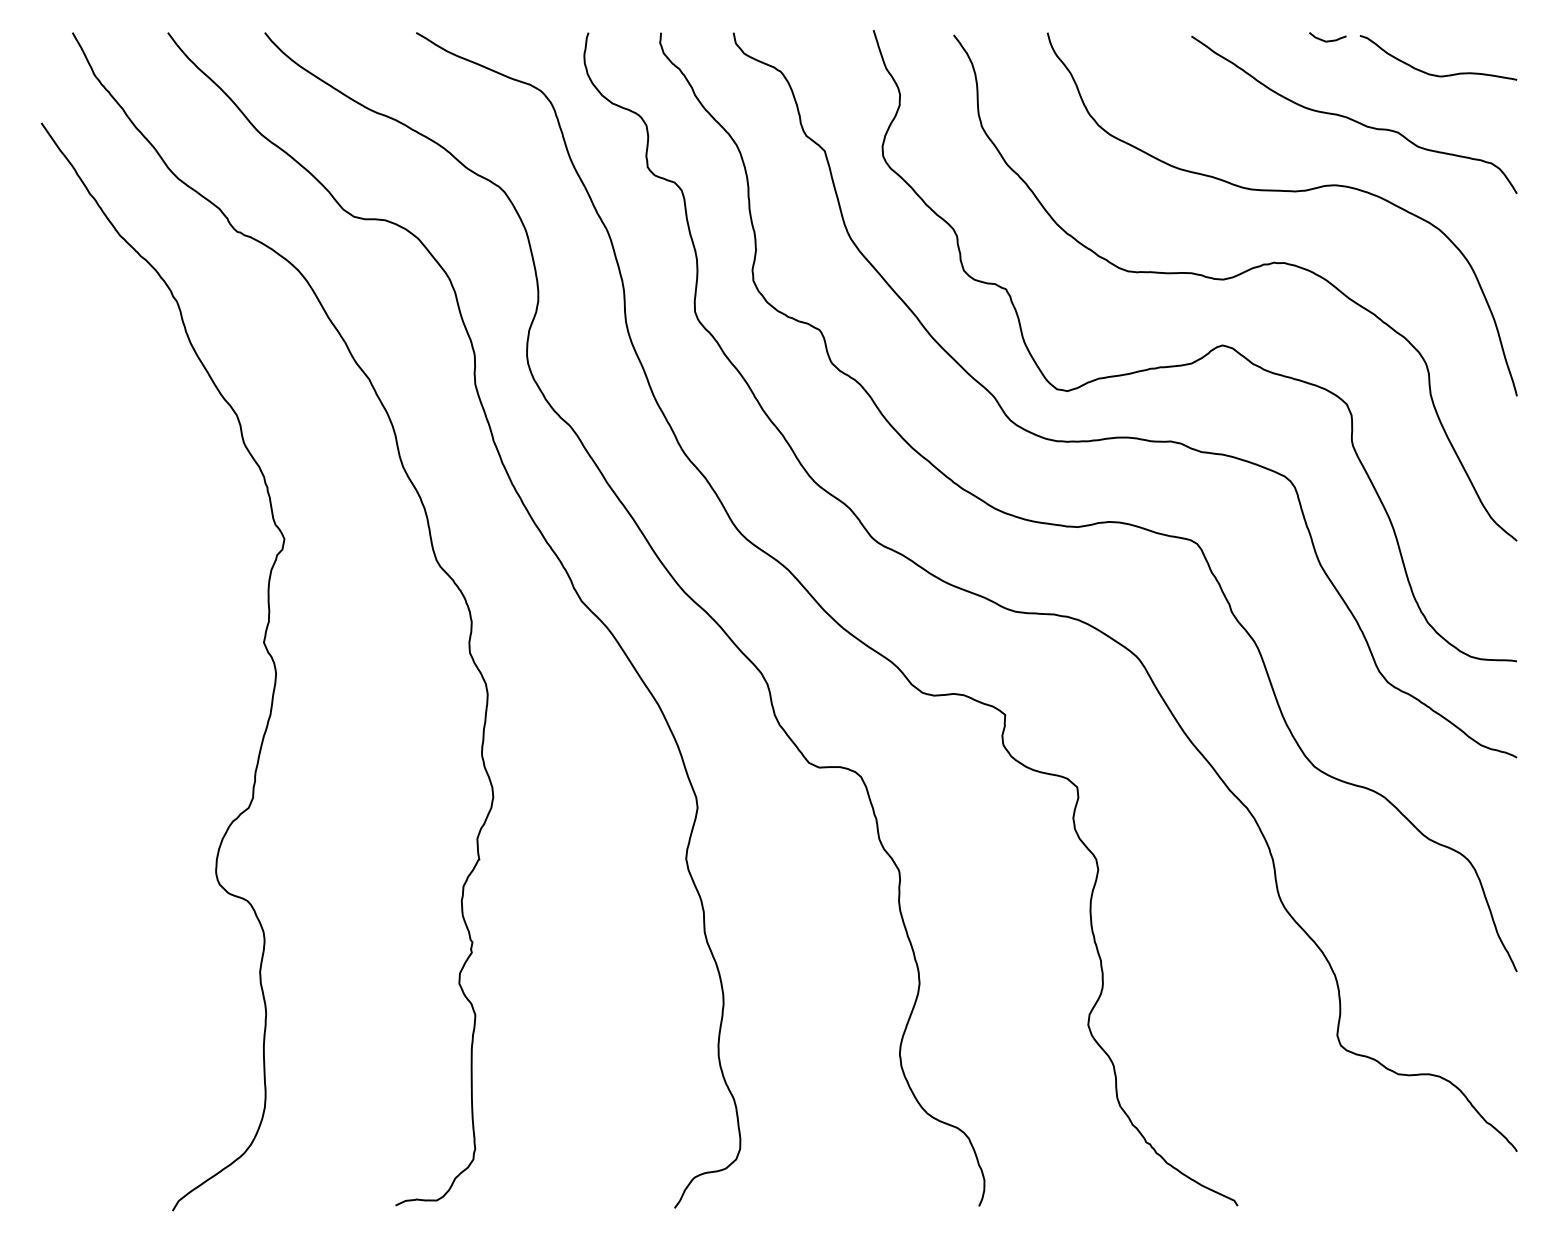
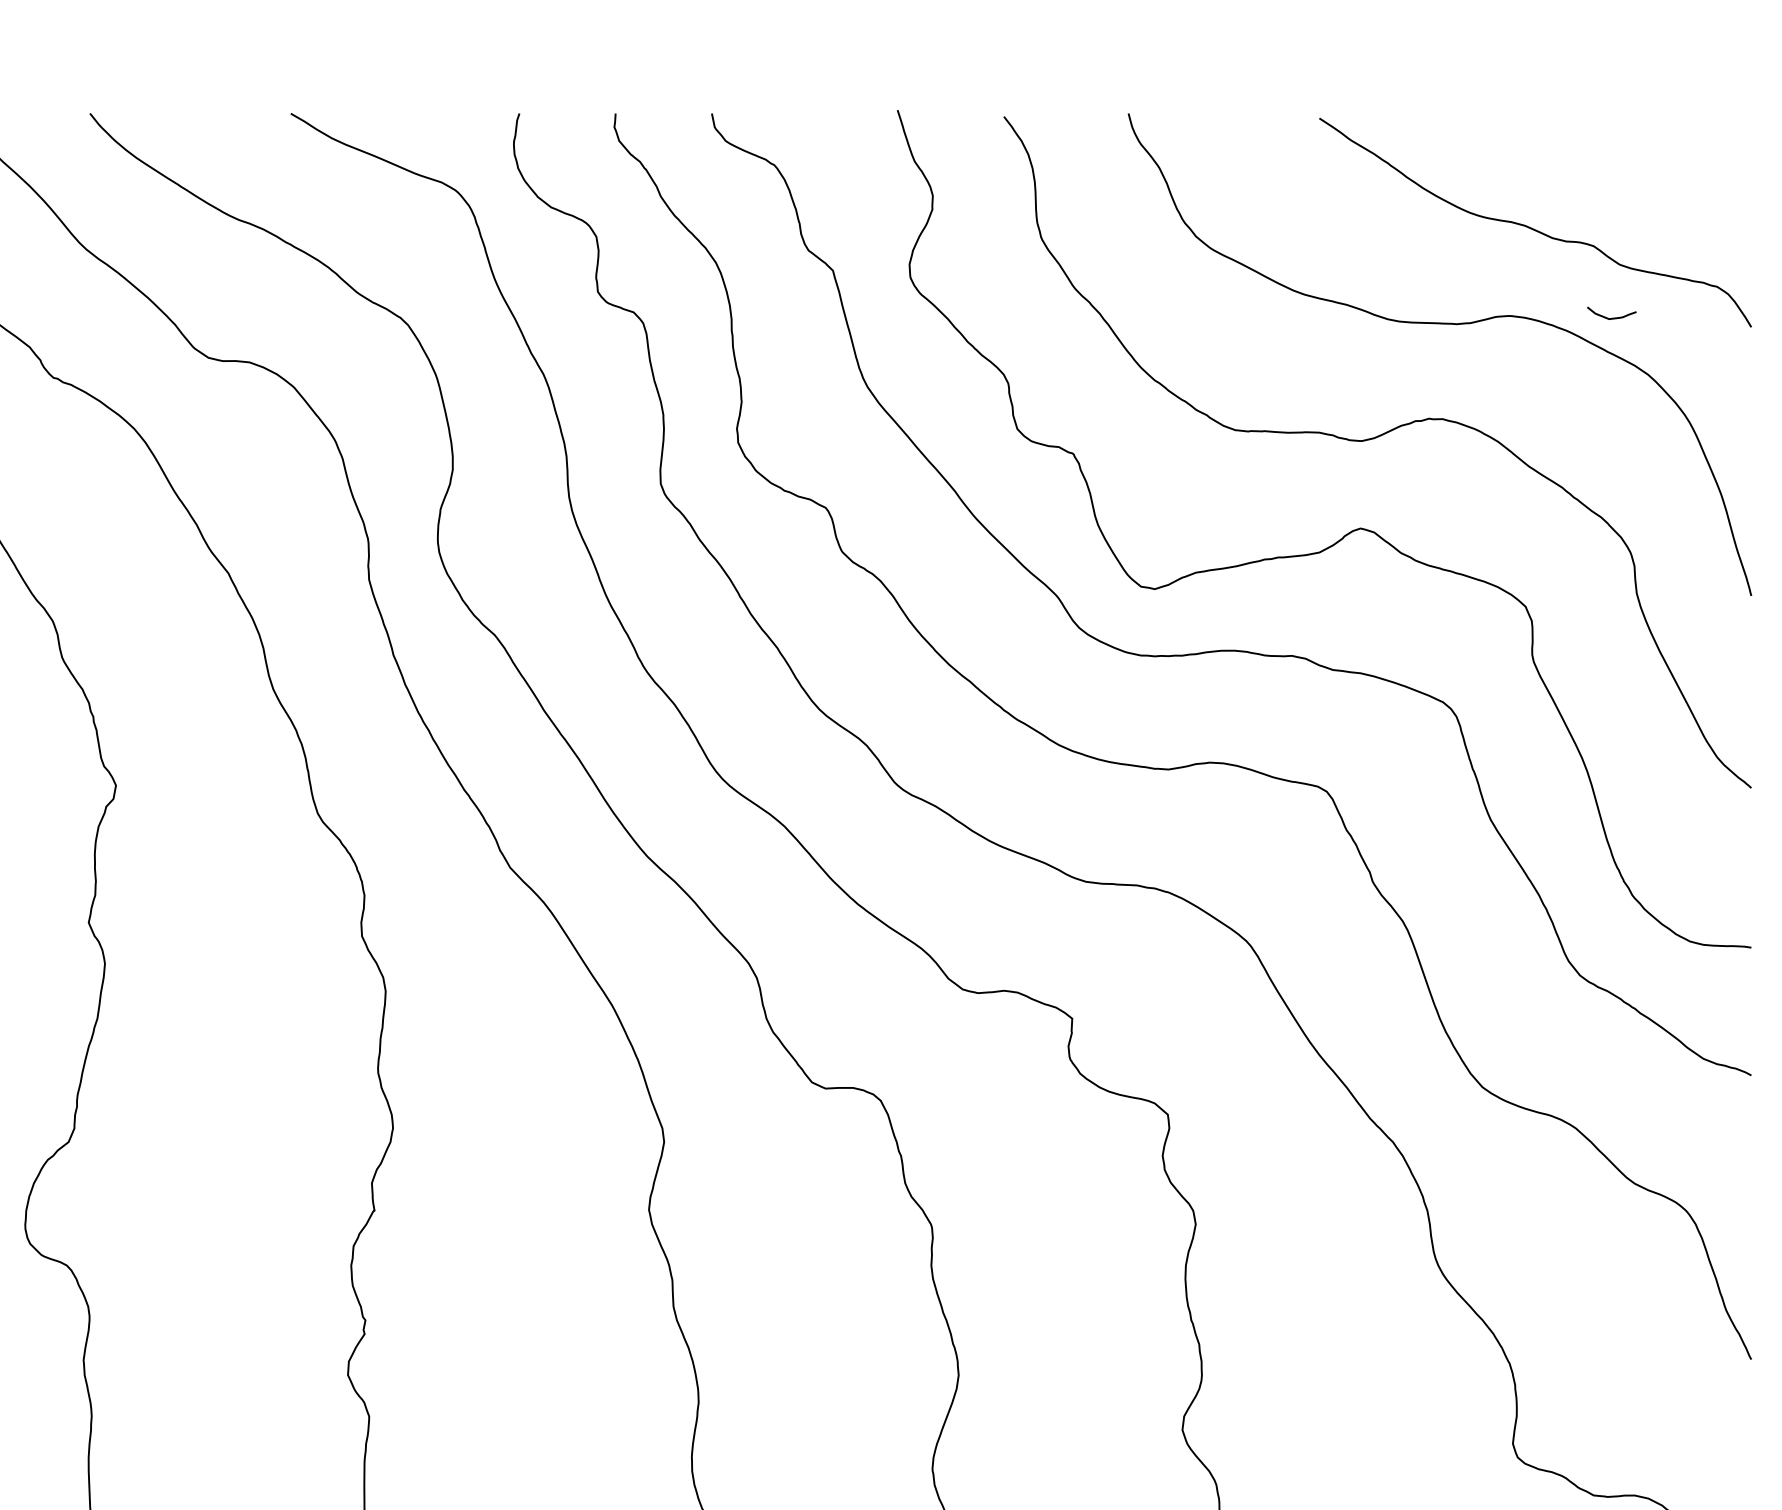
curve: (1327, 40) -> (1611, 317), moved
curve: (1435, 74) -> (1643, 168), removed

